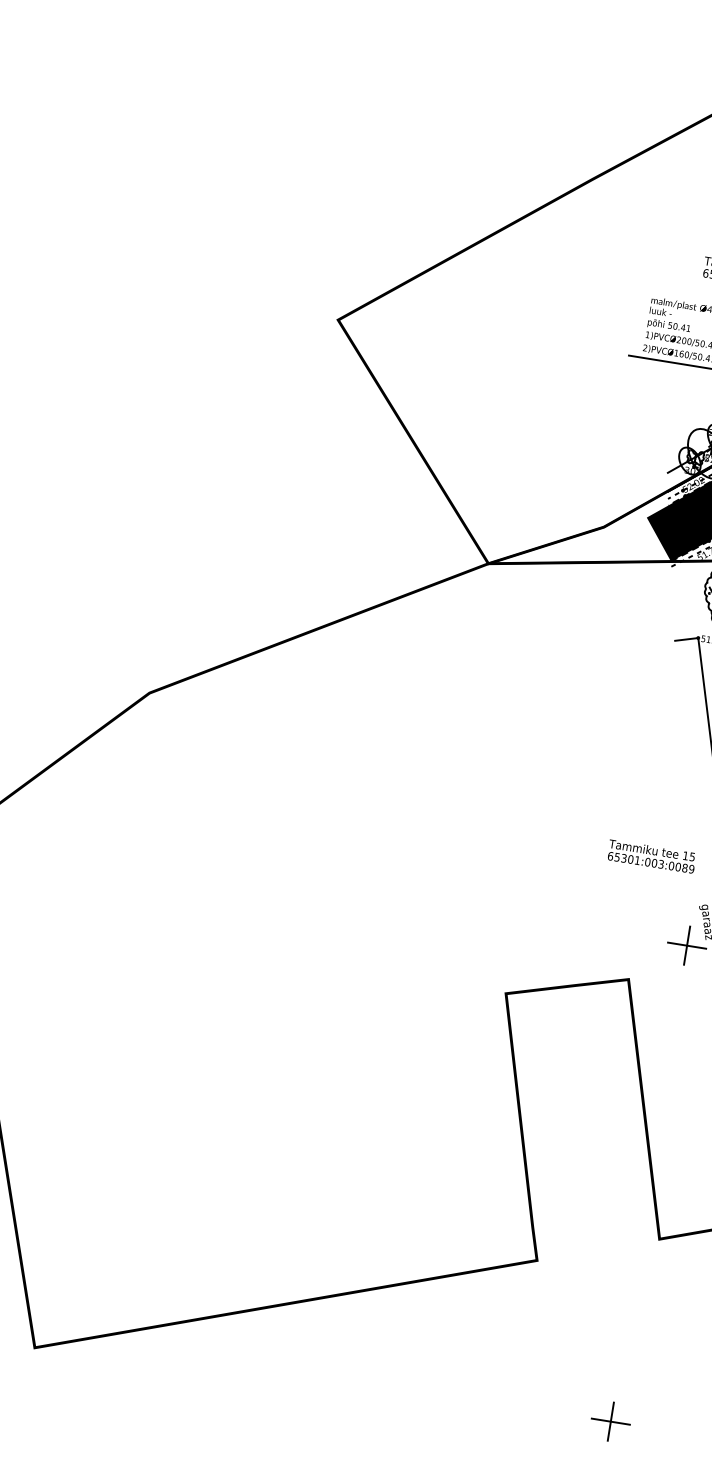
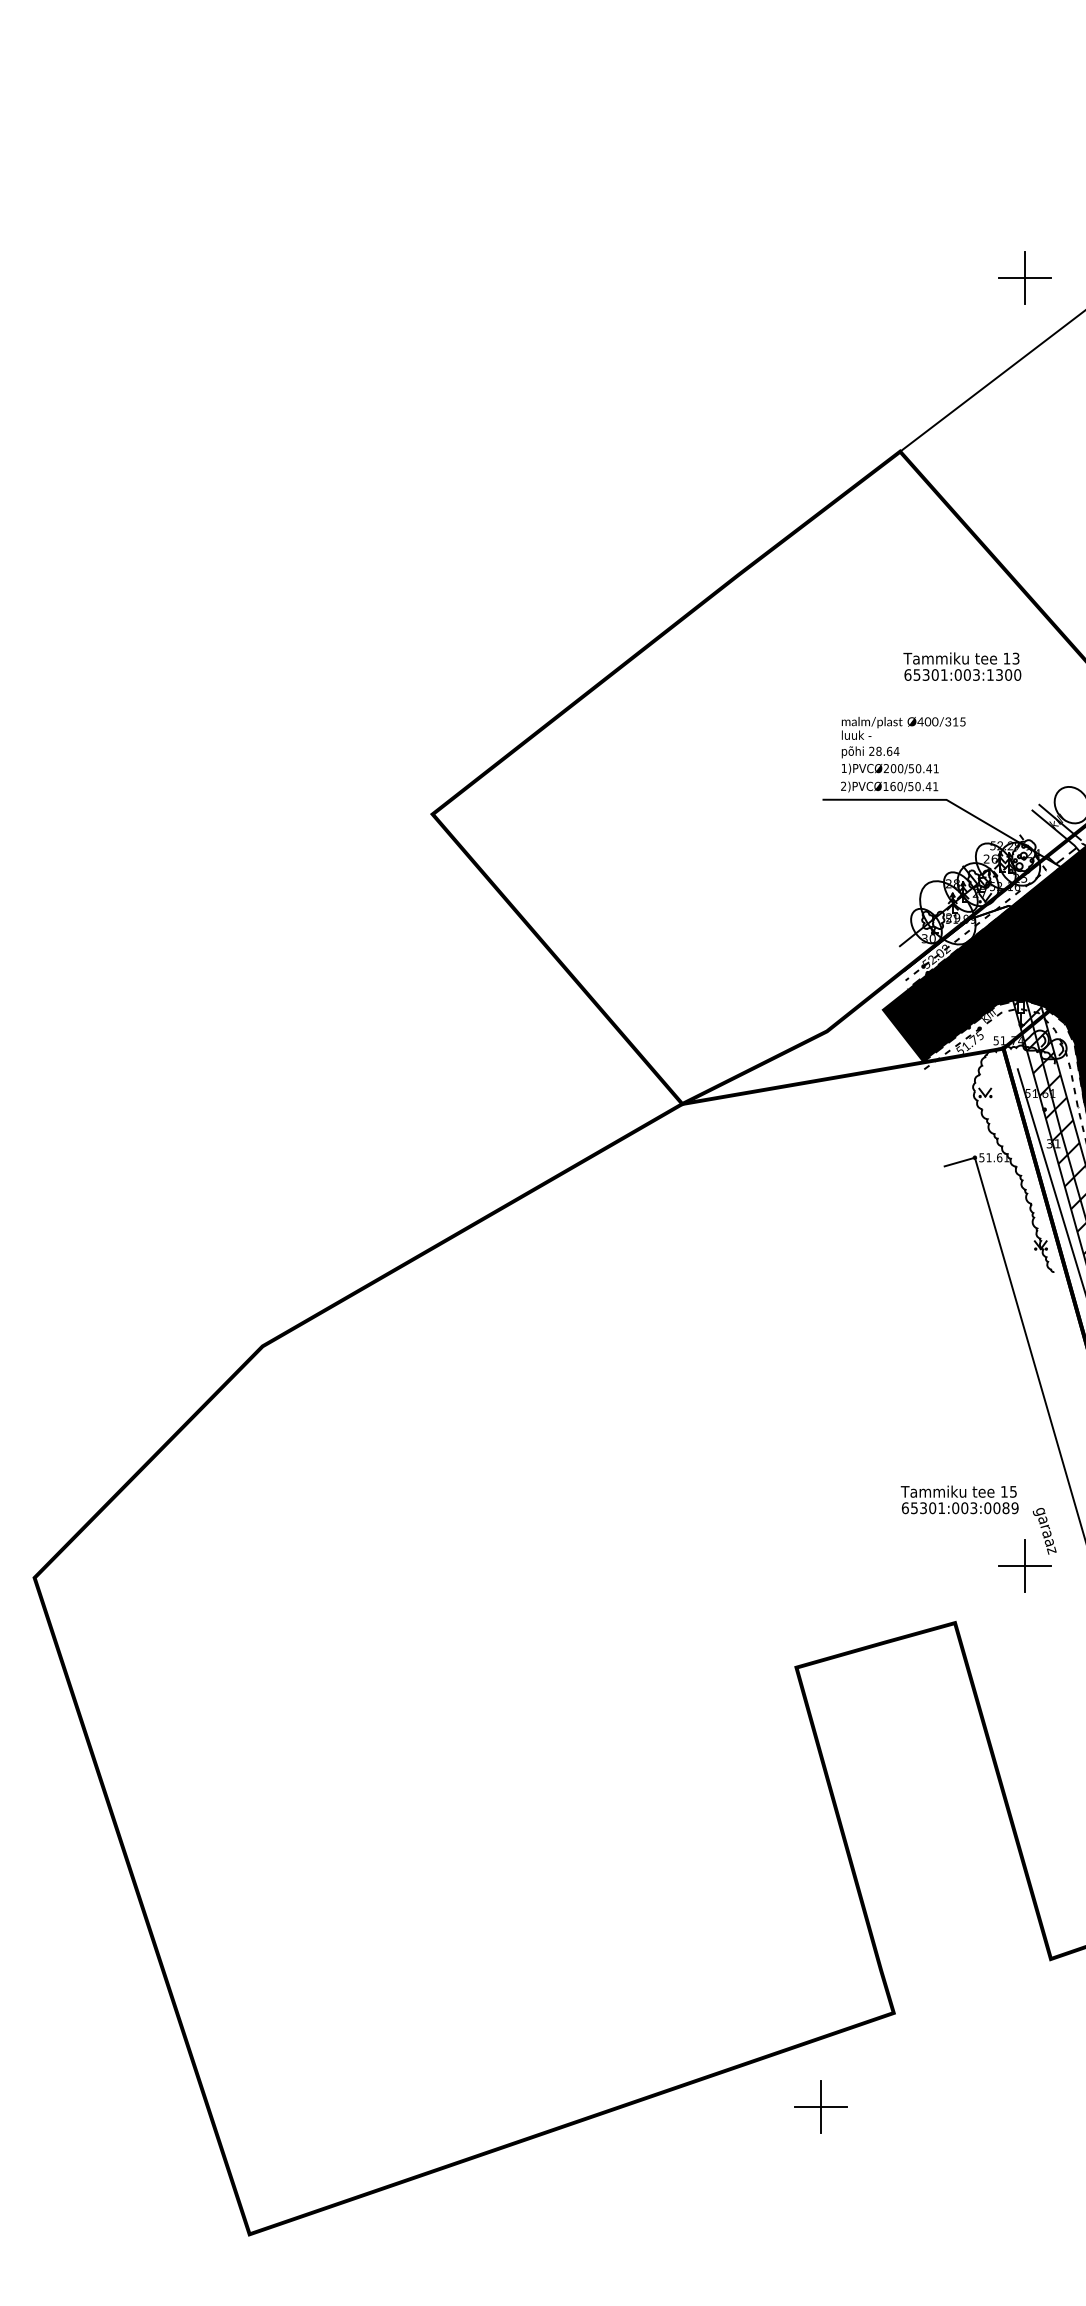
text: (679, 327) -> (884, 751), 50.41 -> 28.64
text: (651, 856) -> (959, 1499), moved
part: (610, 1421) -> (820, 2106), moved

